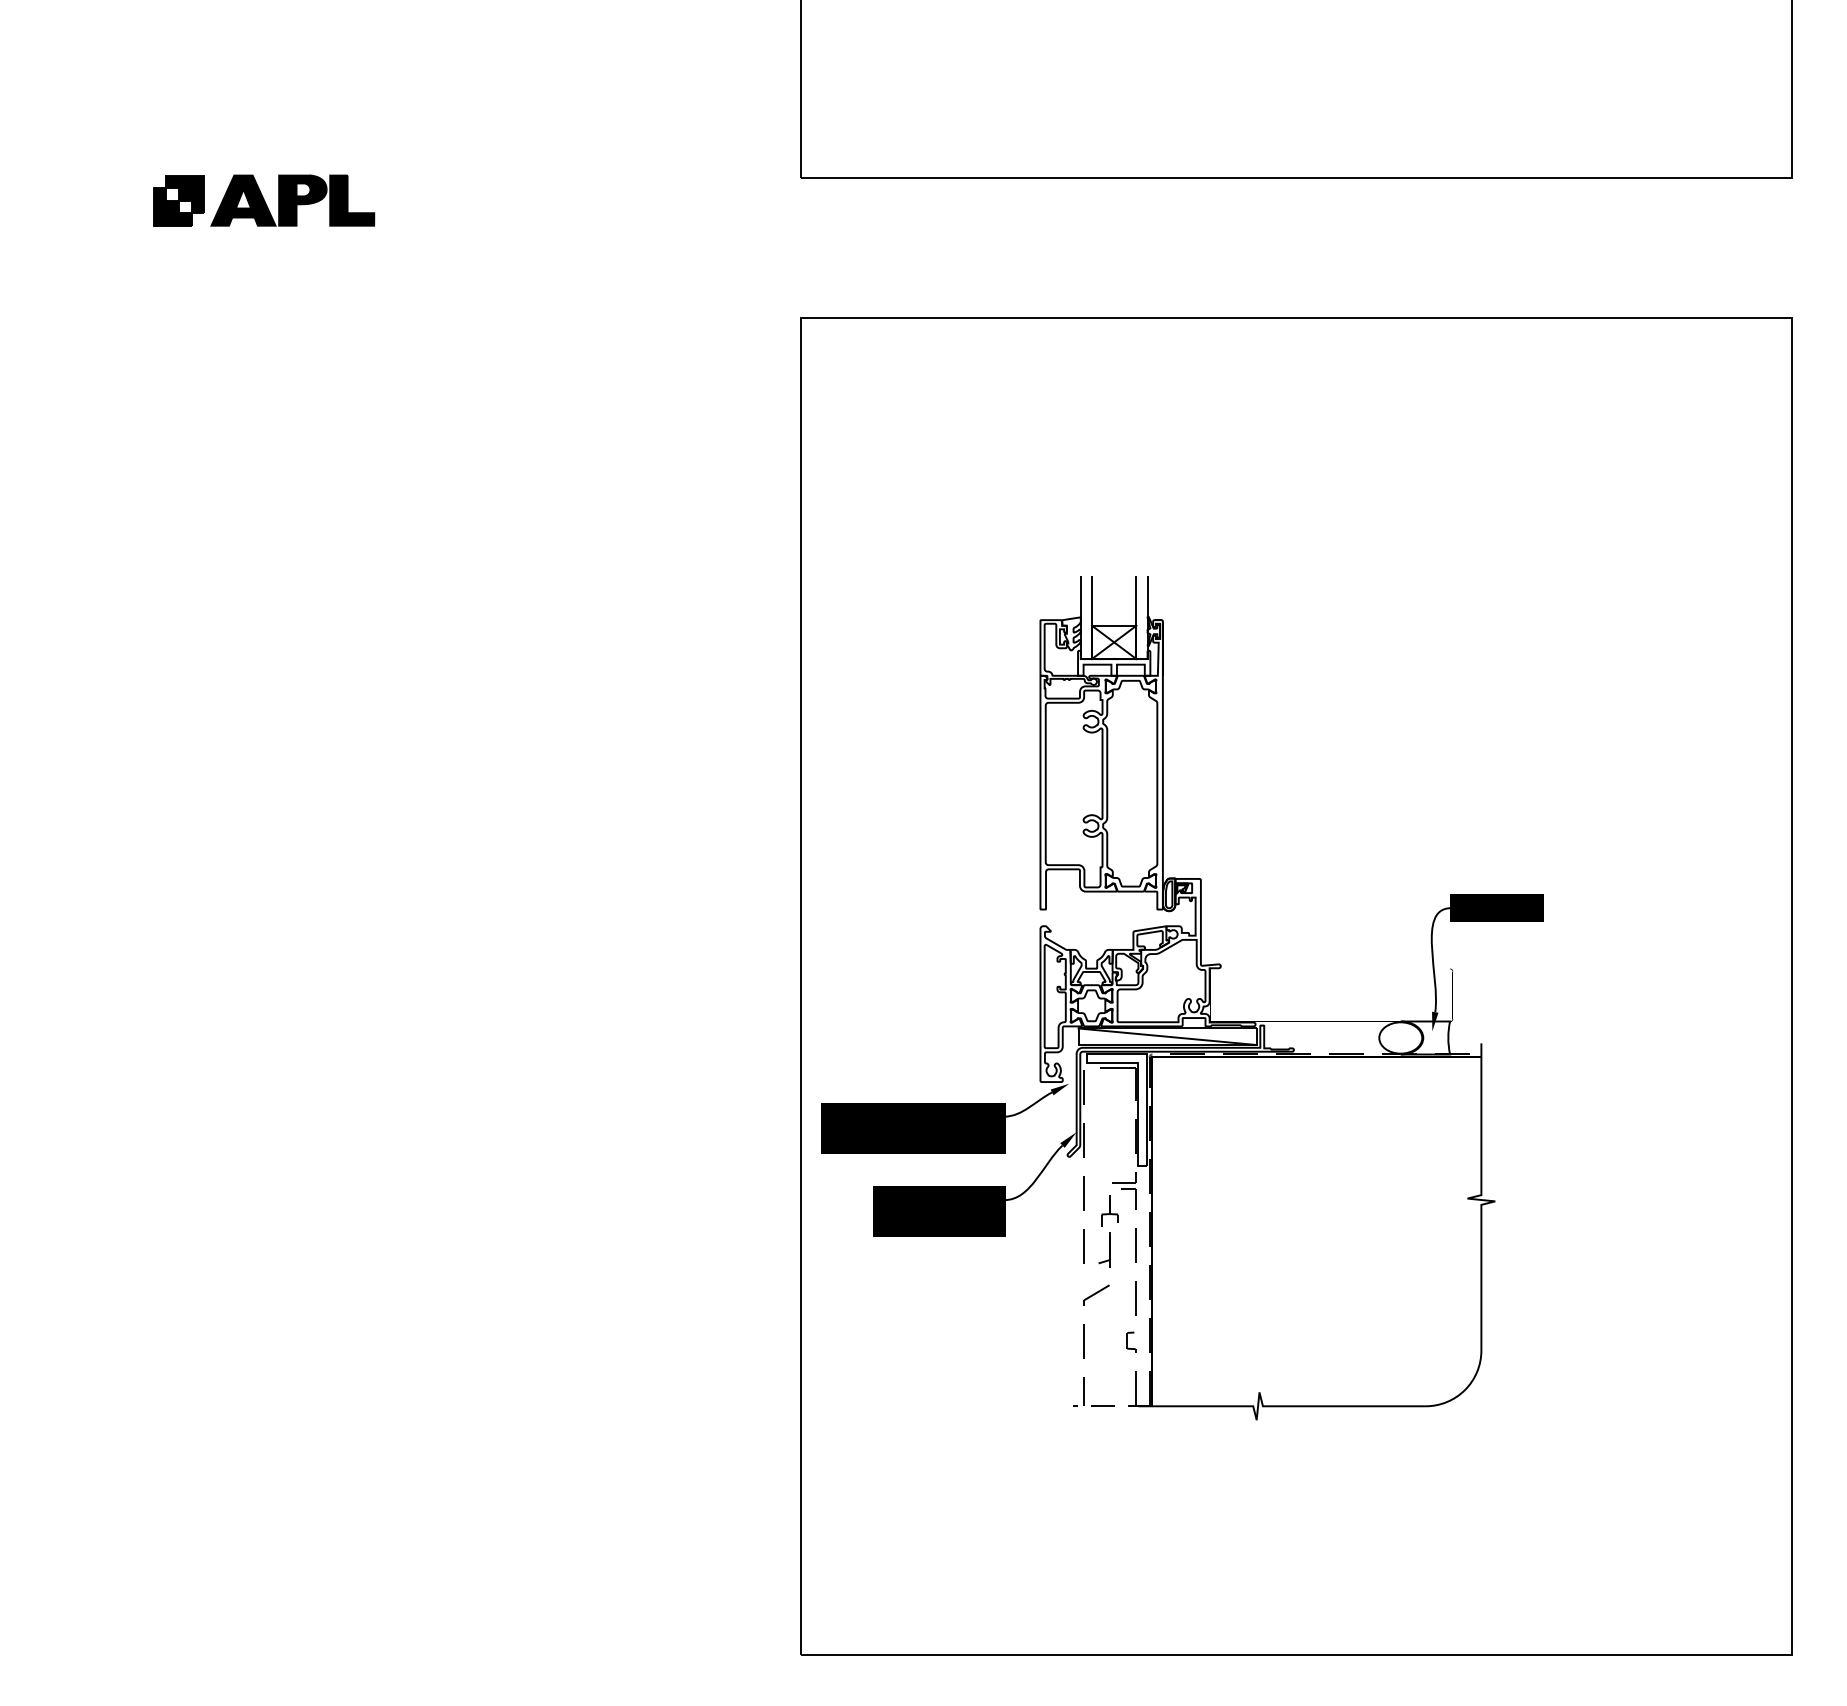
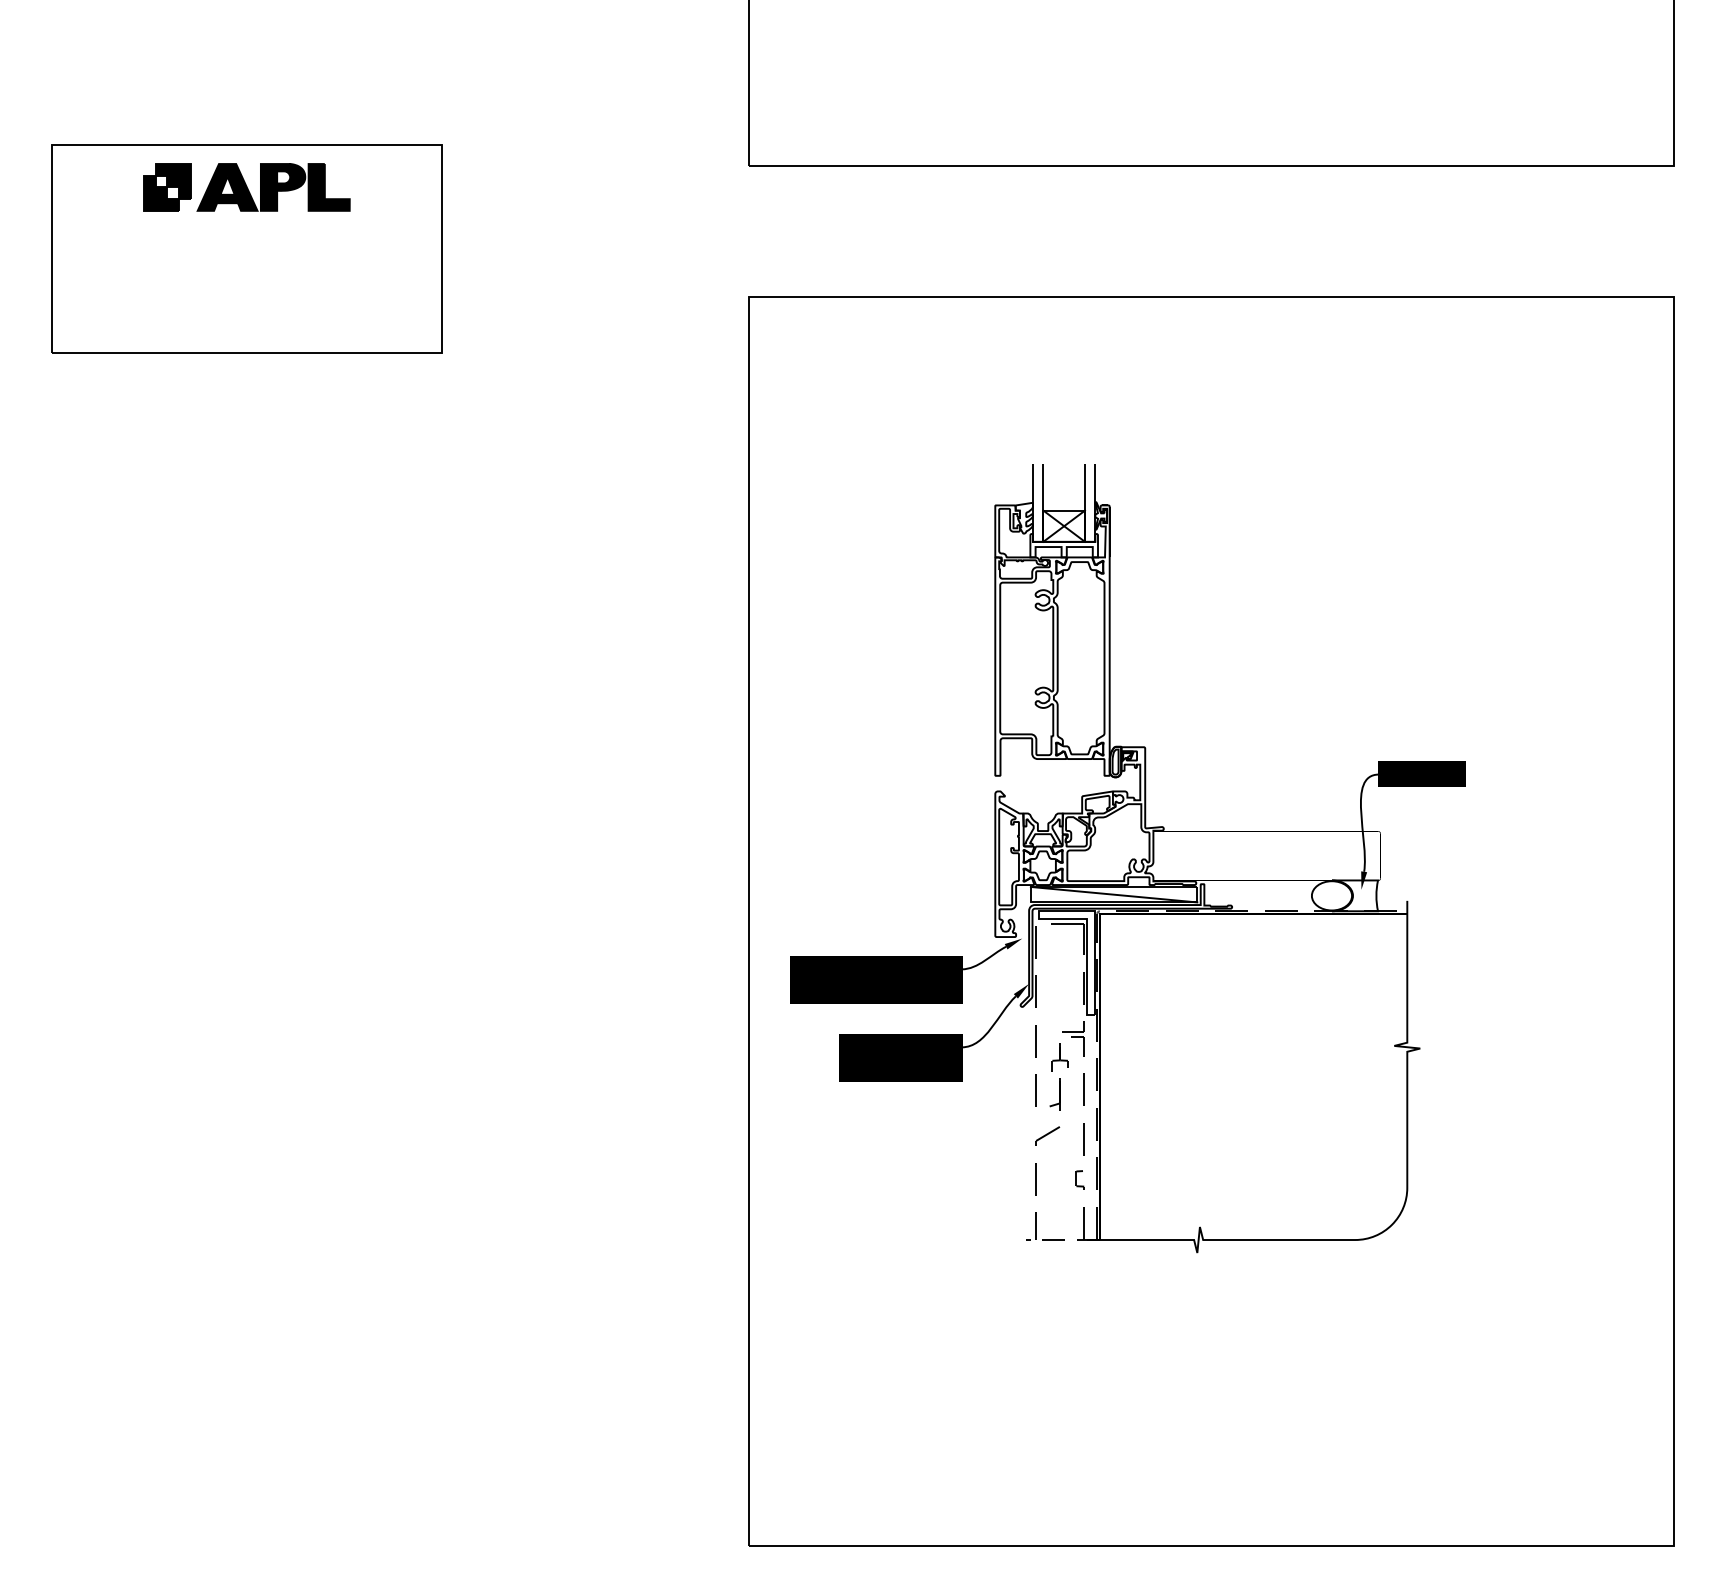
part: (263, 265) -> (246, 248), added
part: (1181, 998) -> (1127, 858), moved

